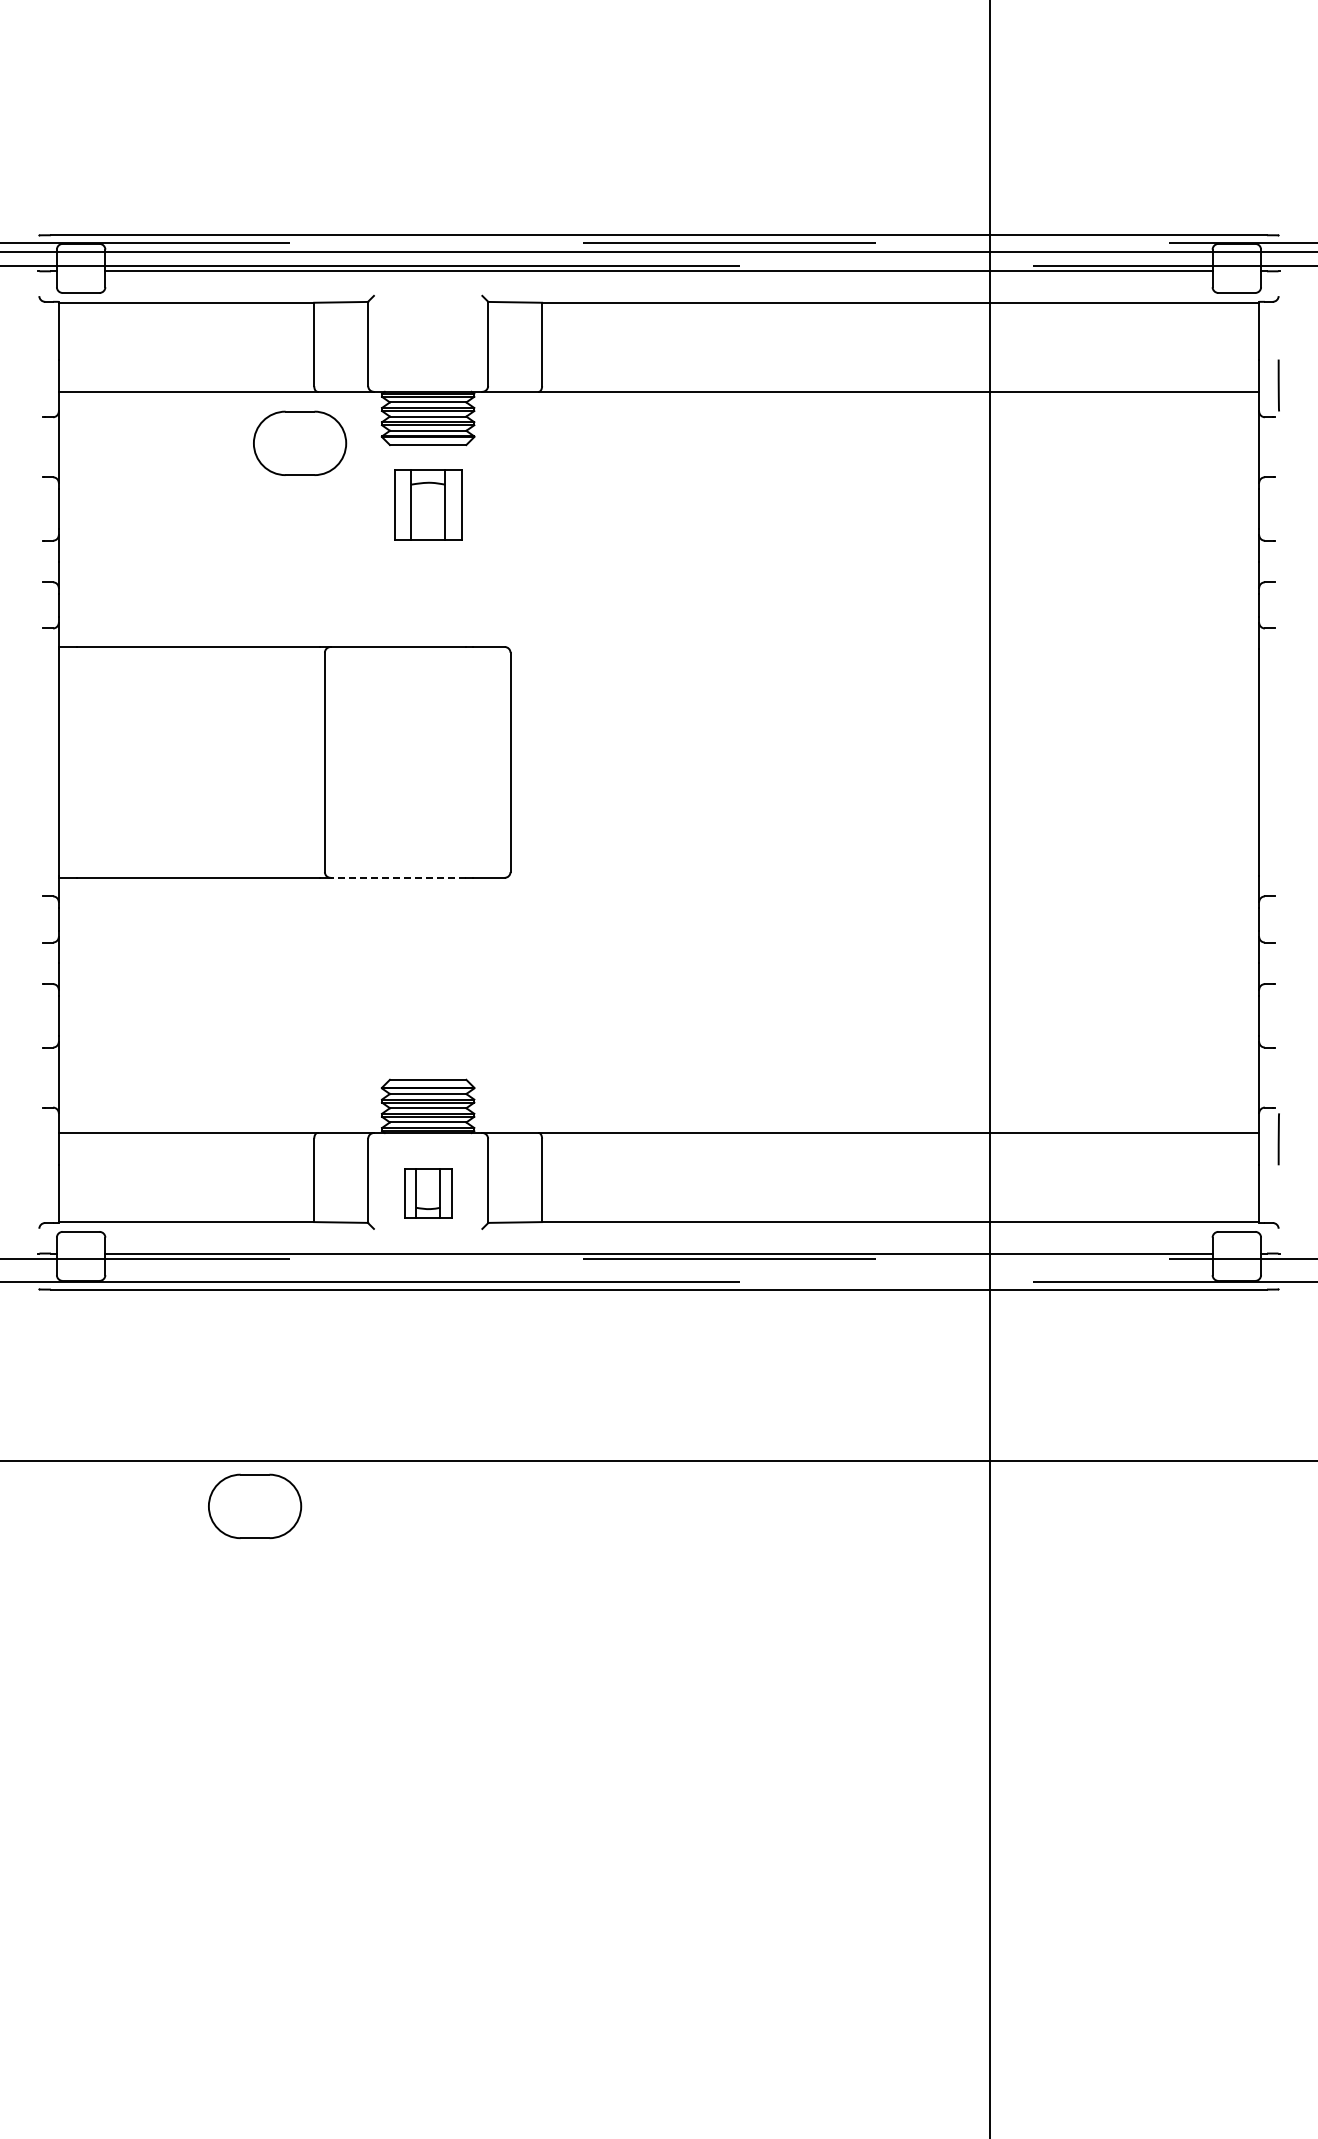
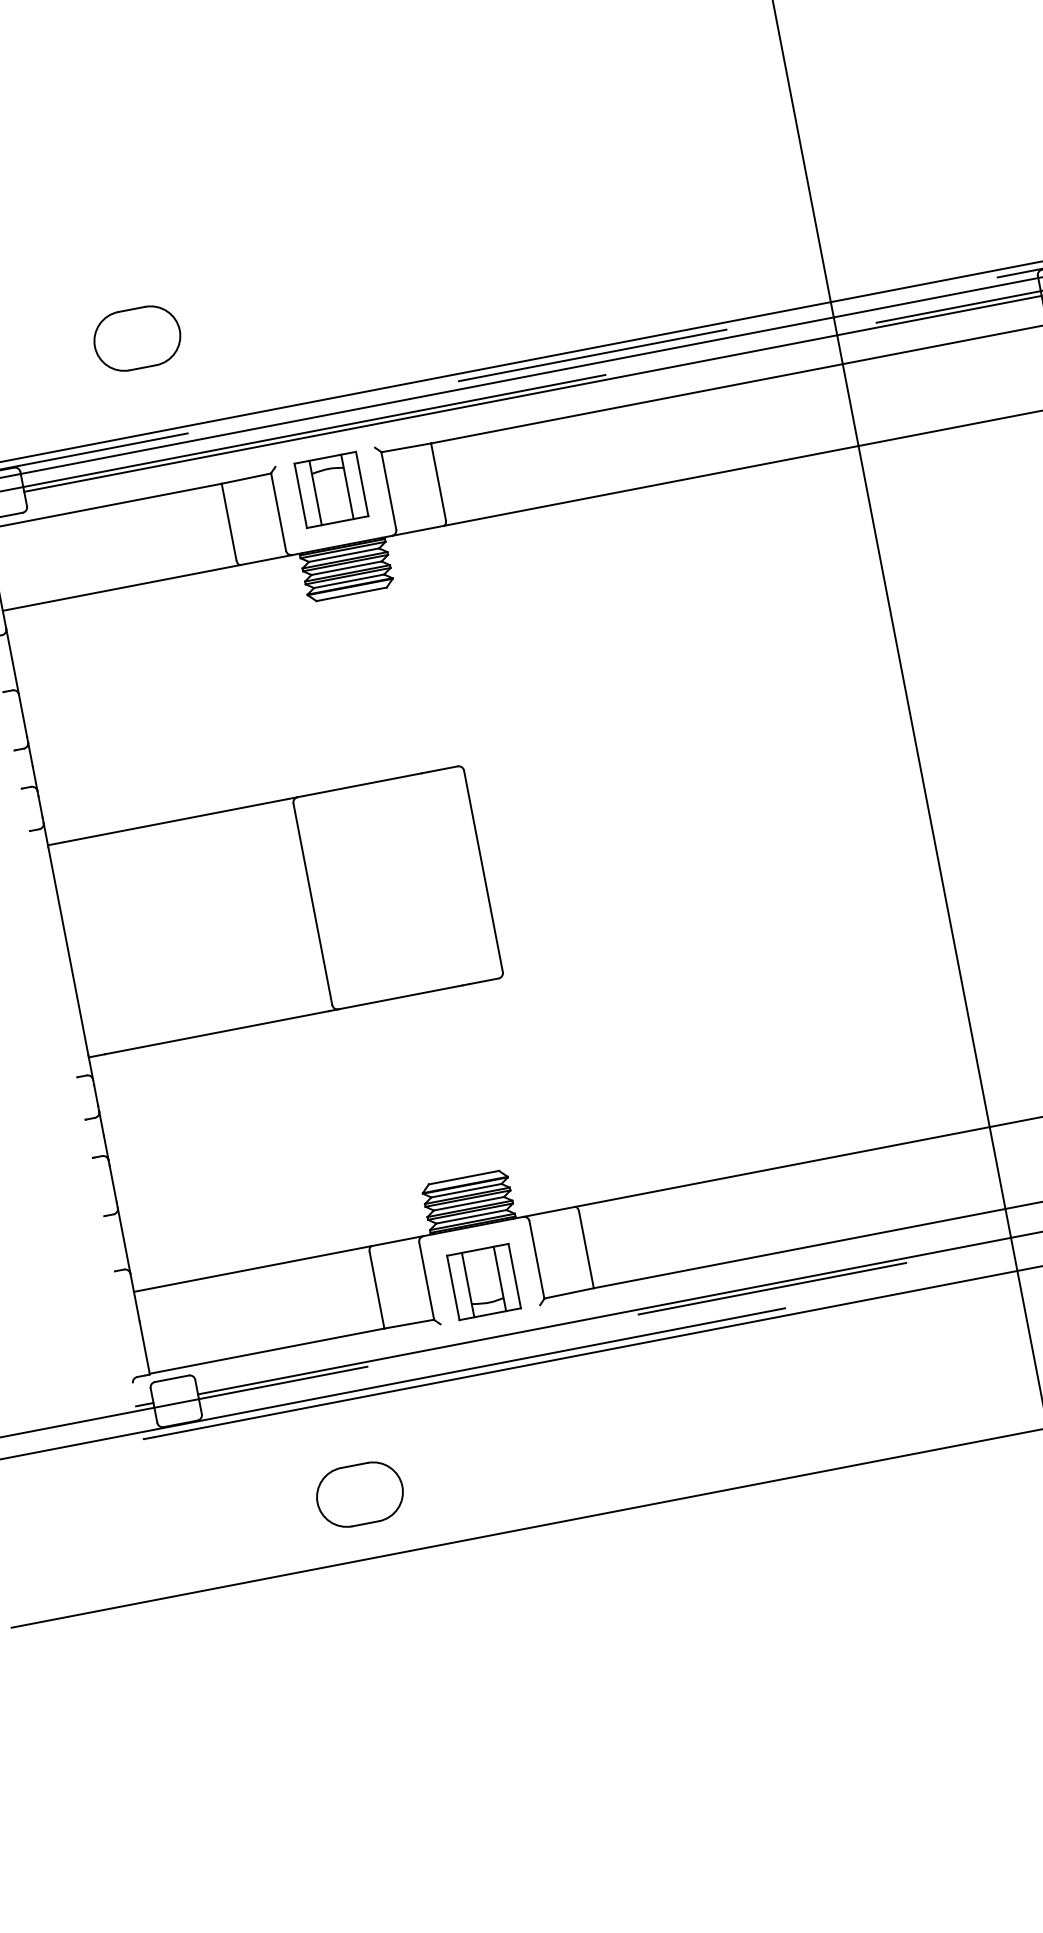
part: (300, 442) -> (137, 337), moved
part: (428, 504) -> (331, 489), moved
line: (397, 877) -> (399, 997), dashed -> solid
part: (428, 1192) -> (484, 1281), size x1.43
part: (255, 1505) -> (360, 1493), moved

